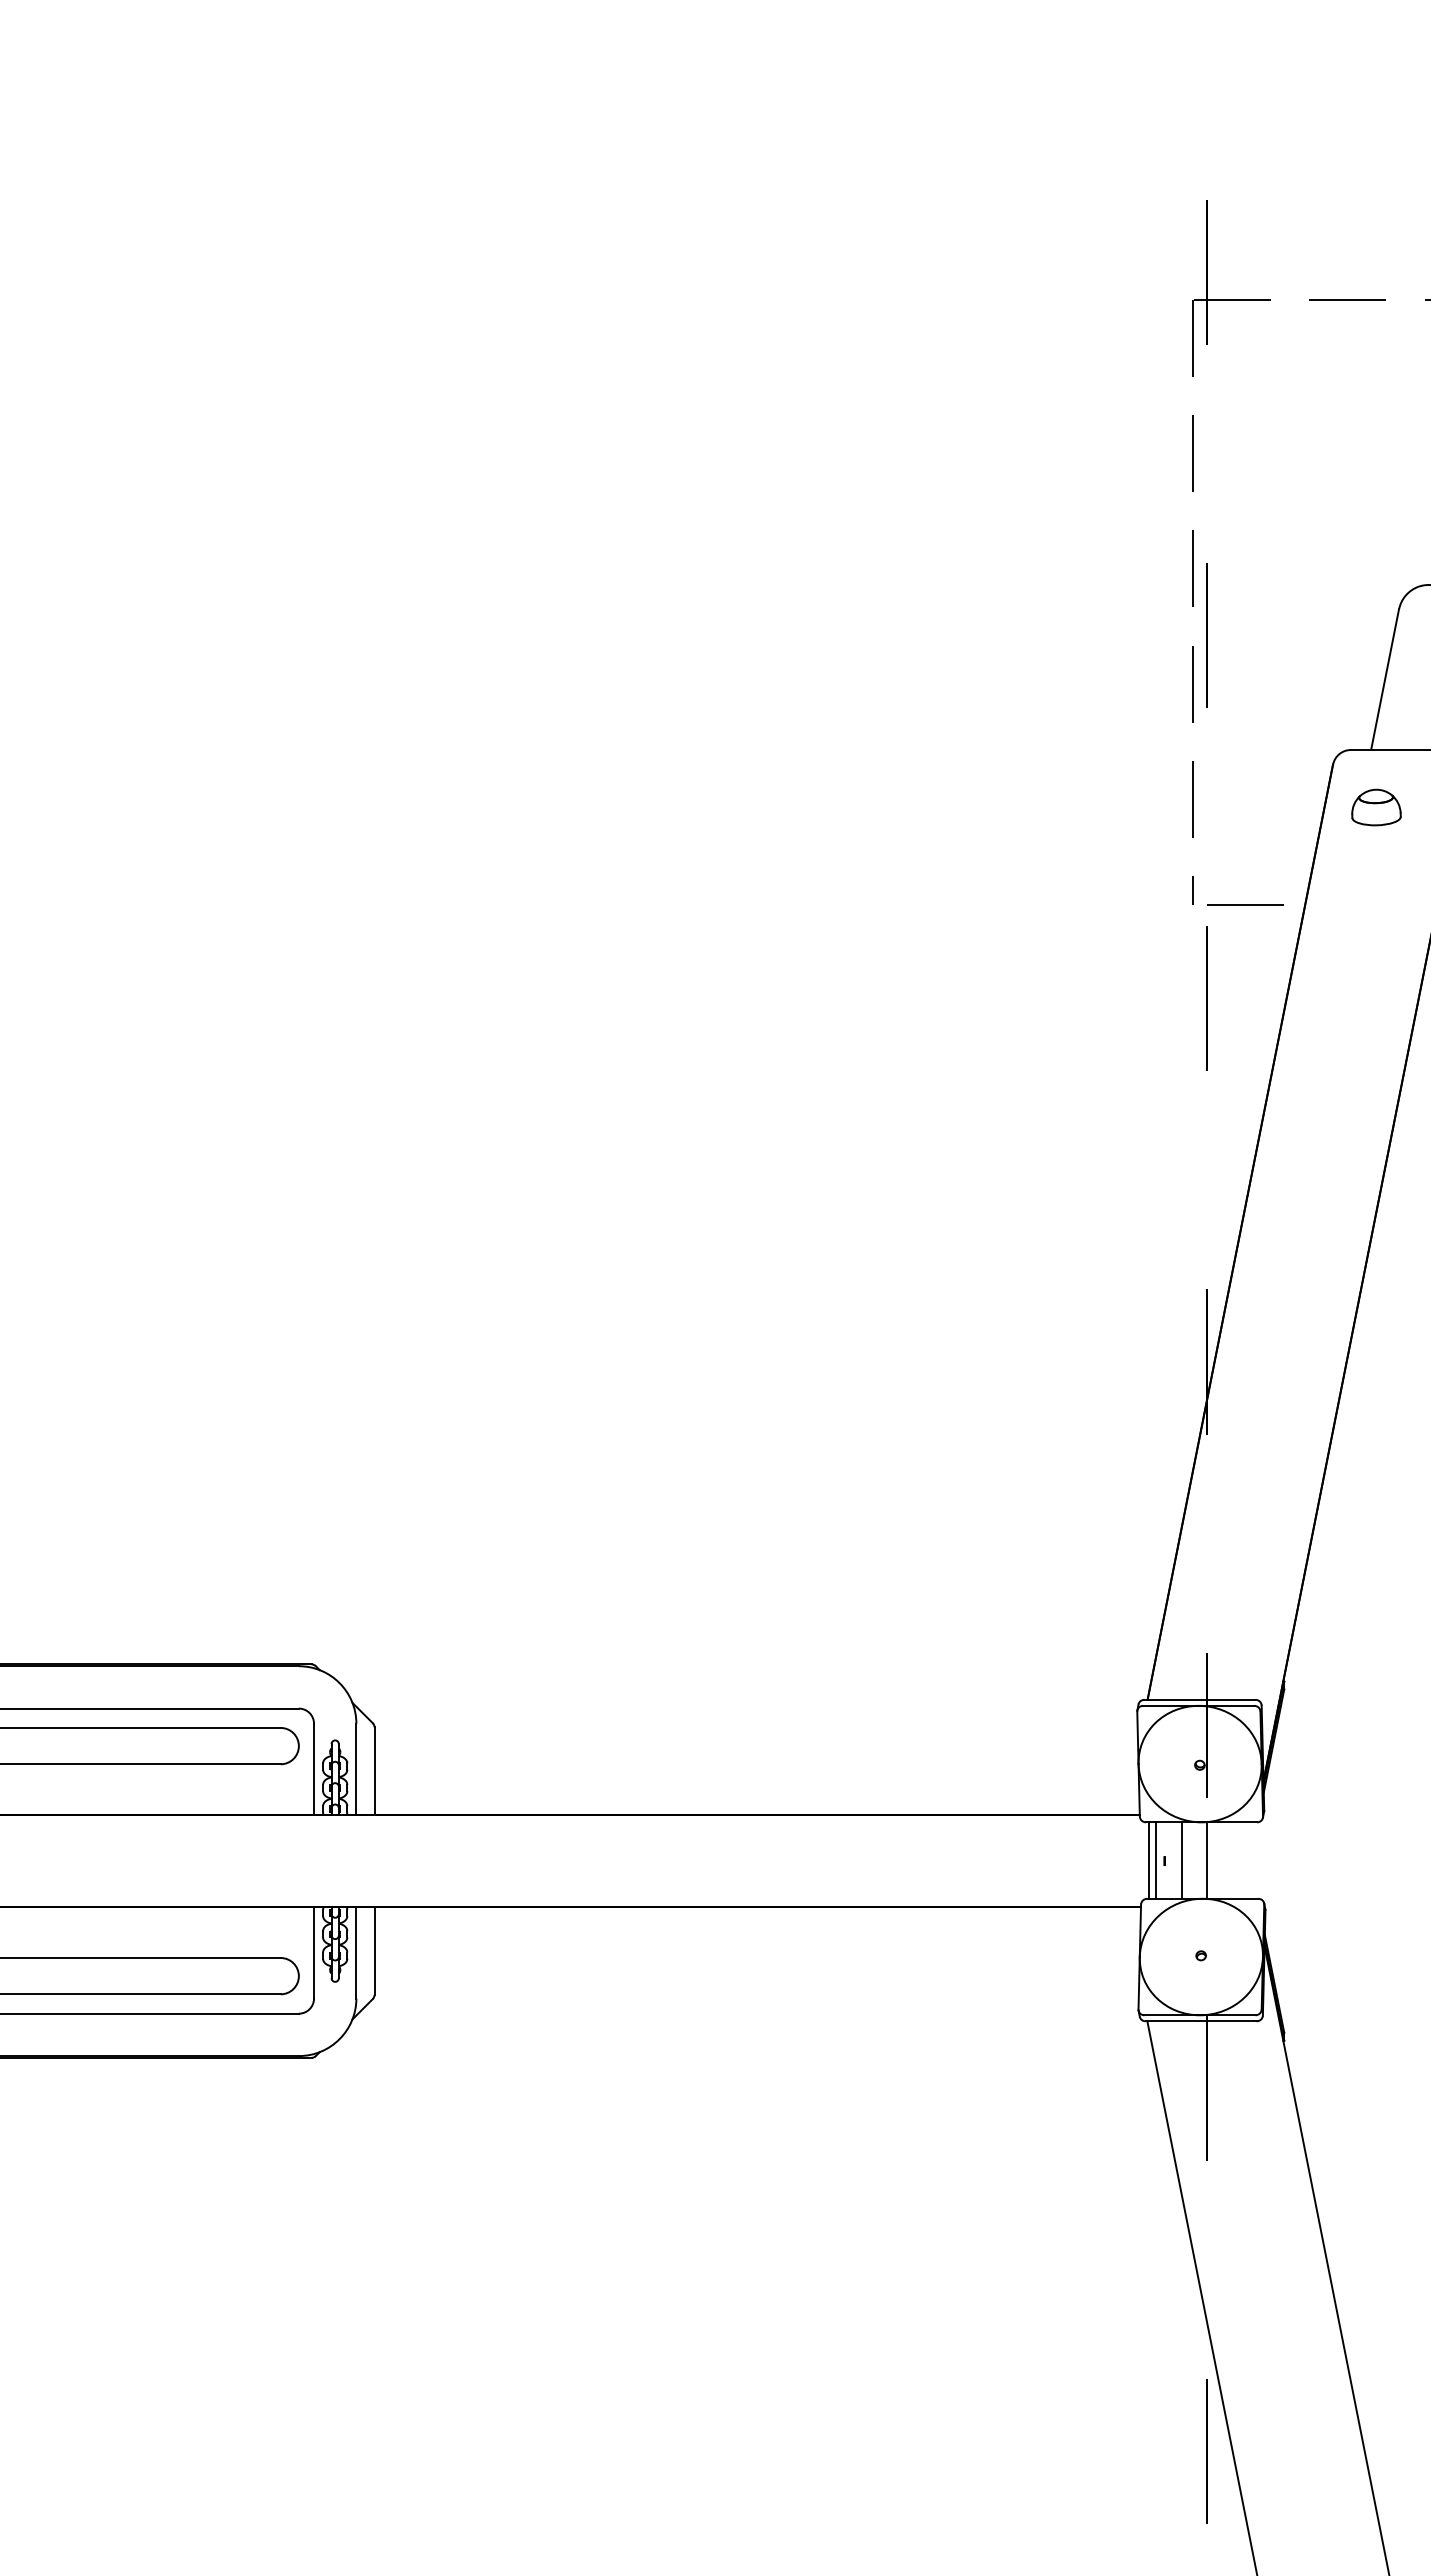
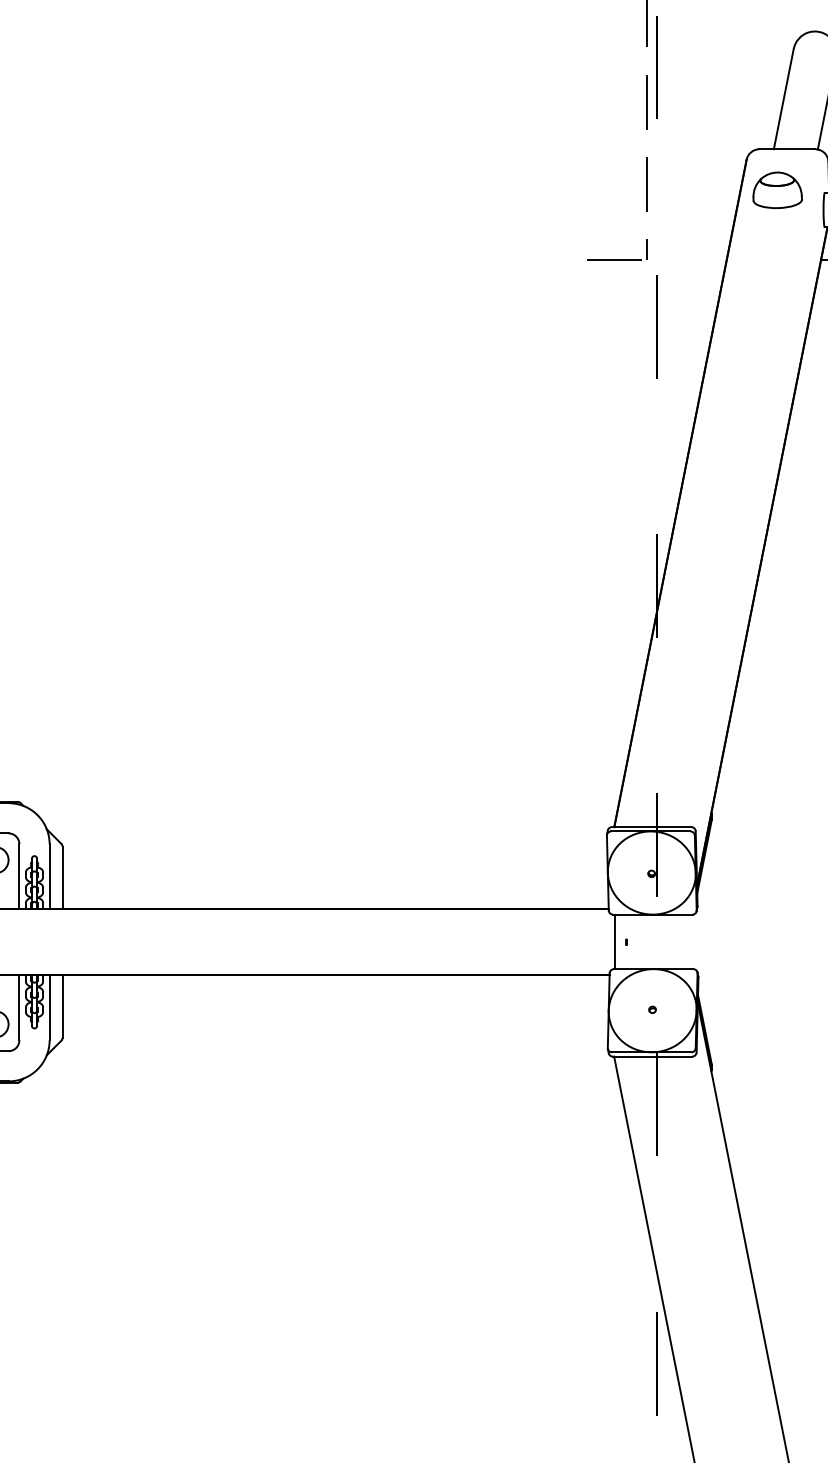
part: (1376, 807) -> (777, 190), size x1.4
line: (1245, 904) -> (614, 259), moved
line: (1156, 1860) -> (620, 941), removed
line: (1182, 1860) -> (639, 941), removed
line: (1206, 1860) -> (656, 941), removed

